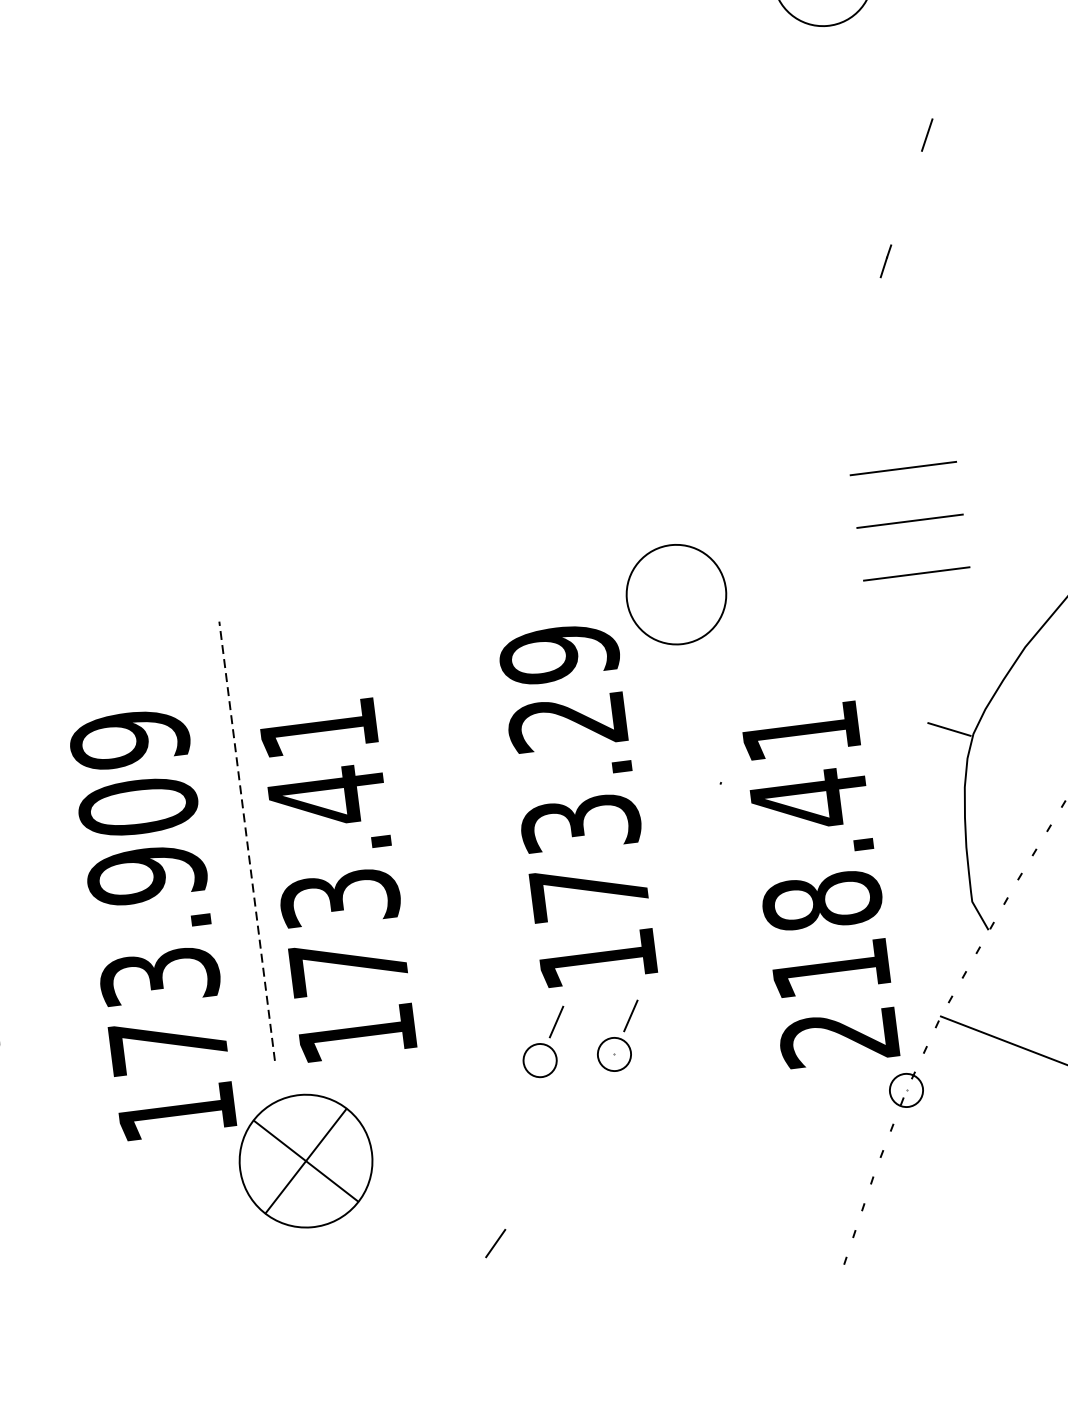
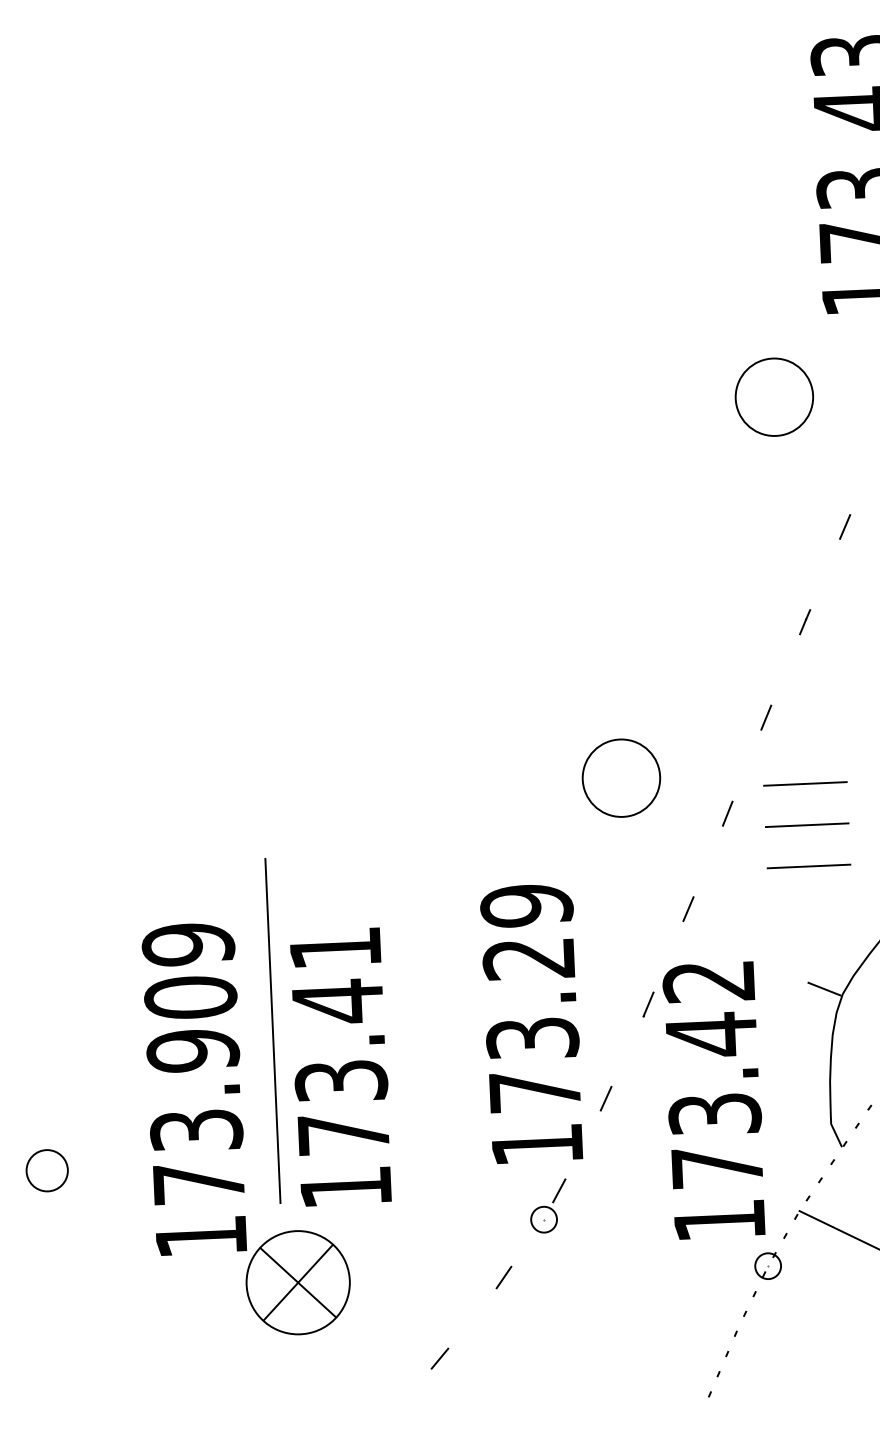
line: (846, 387) -> (766, 717), added
line: (806, 514) -> (727, 813), added
part: (676, 593) -> (621, 777), moved
line: (766, 641) -> (688, 909), added
line: (725, 767) -> (648, 1004), added
line: (246, 840) -> (272, 1030), dashed -> solid
text: (819, 885) -> (713, 1101), 218.41 -> 173.42
line: (680, 892) -> (605, 1098), added
part: (544, 1041) -> (490, 1205), removed
line: (568, 1132) -> (503, 1277), added

